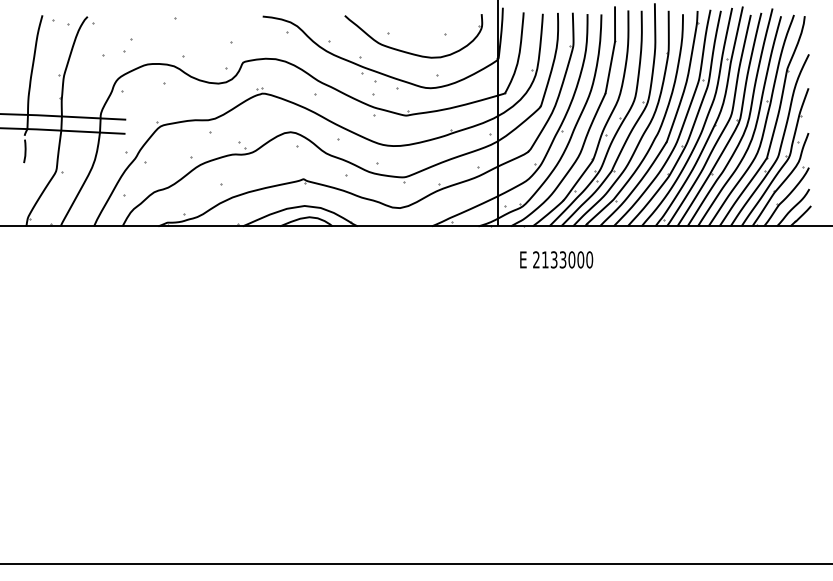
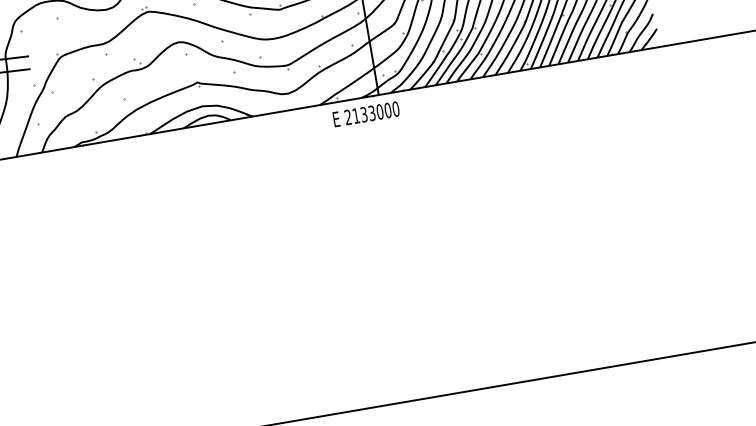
text: (556, 259) -> (366, 113), moved

